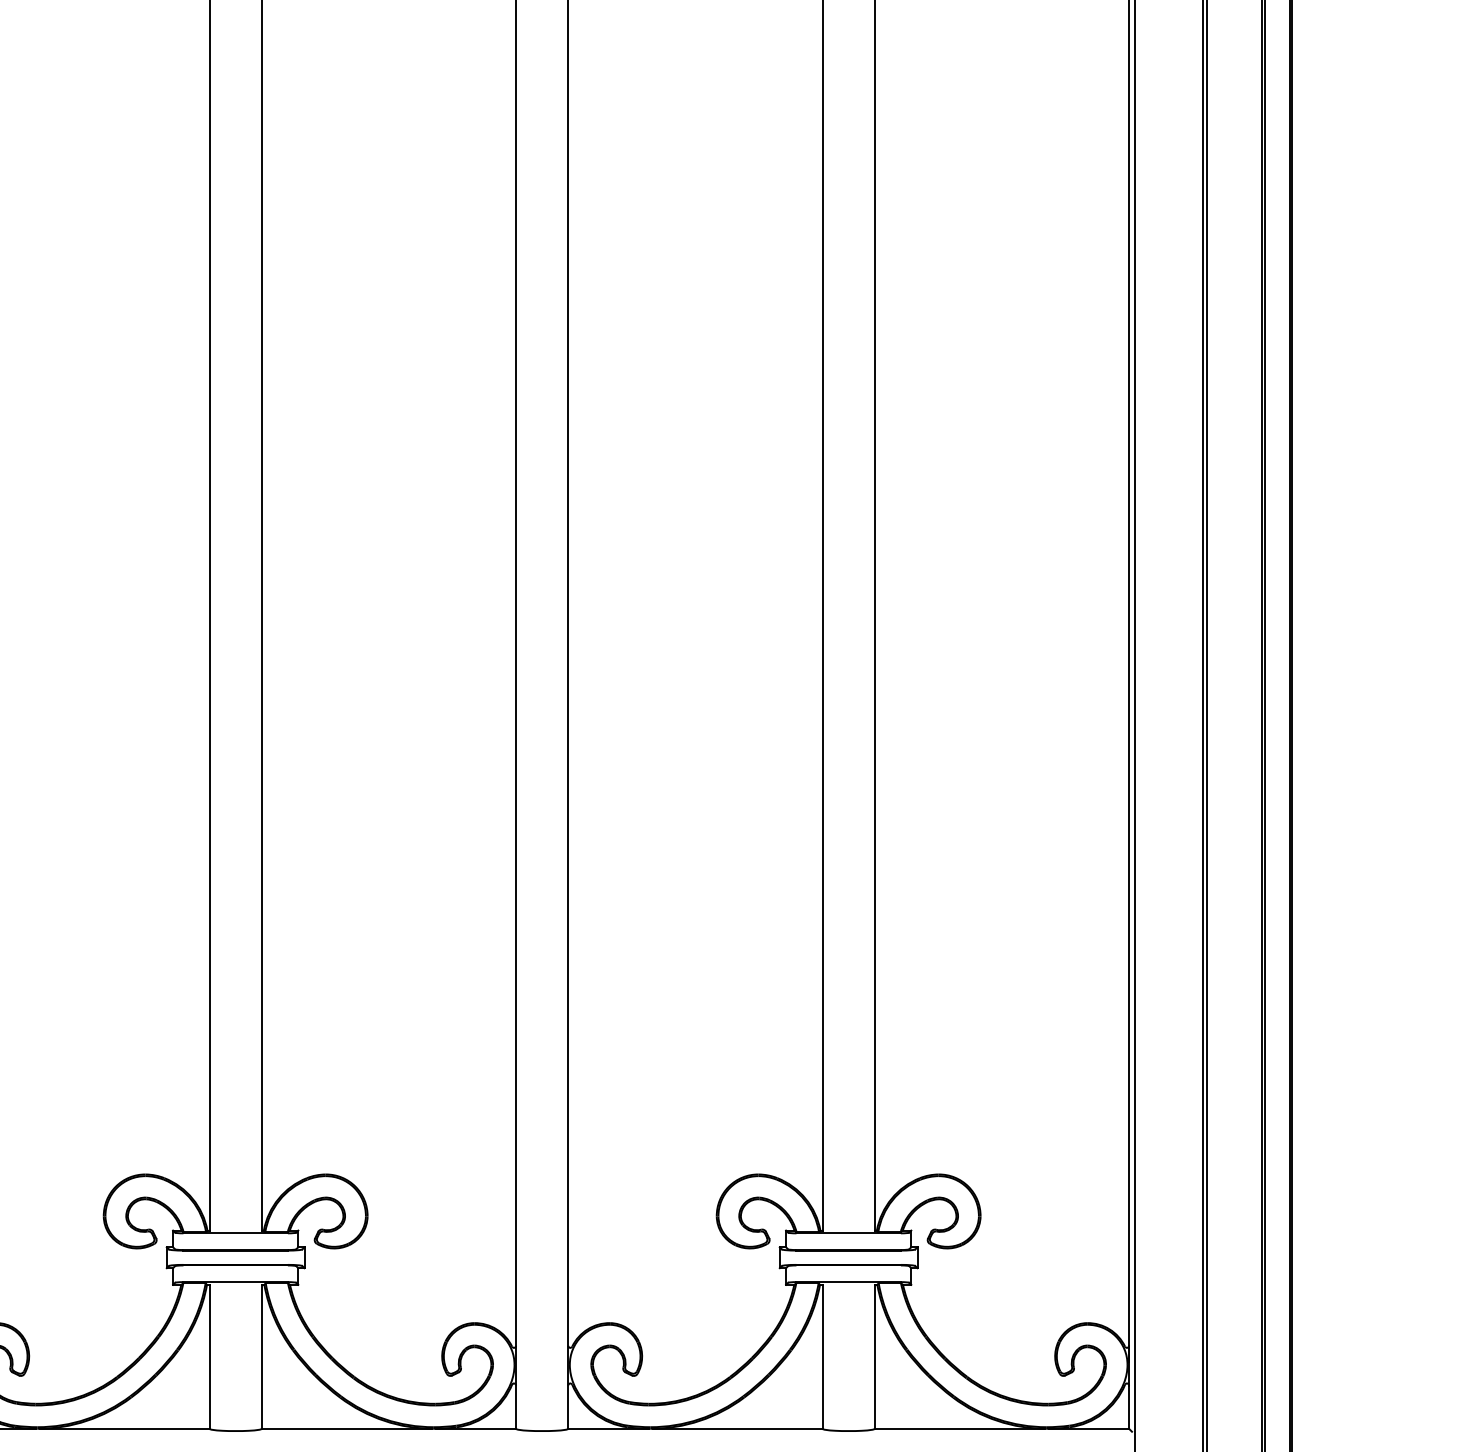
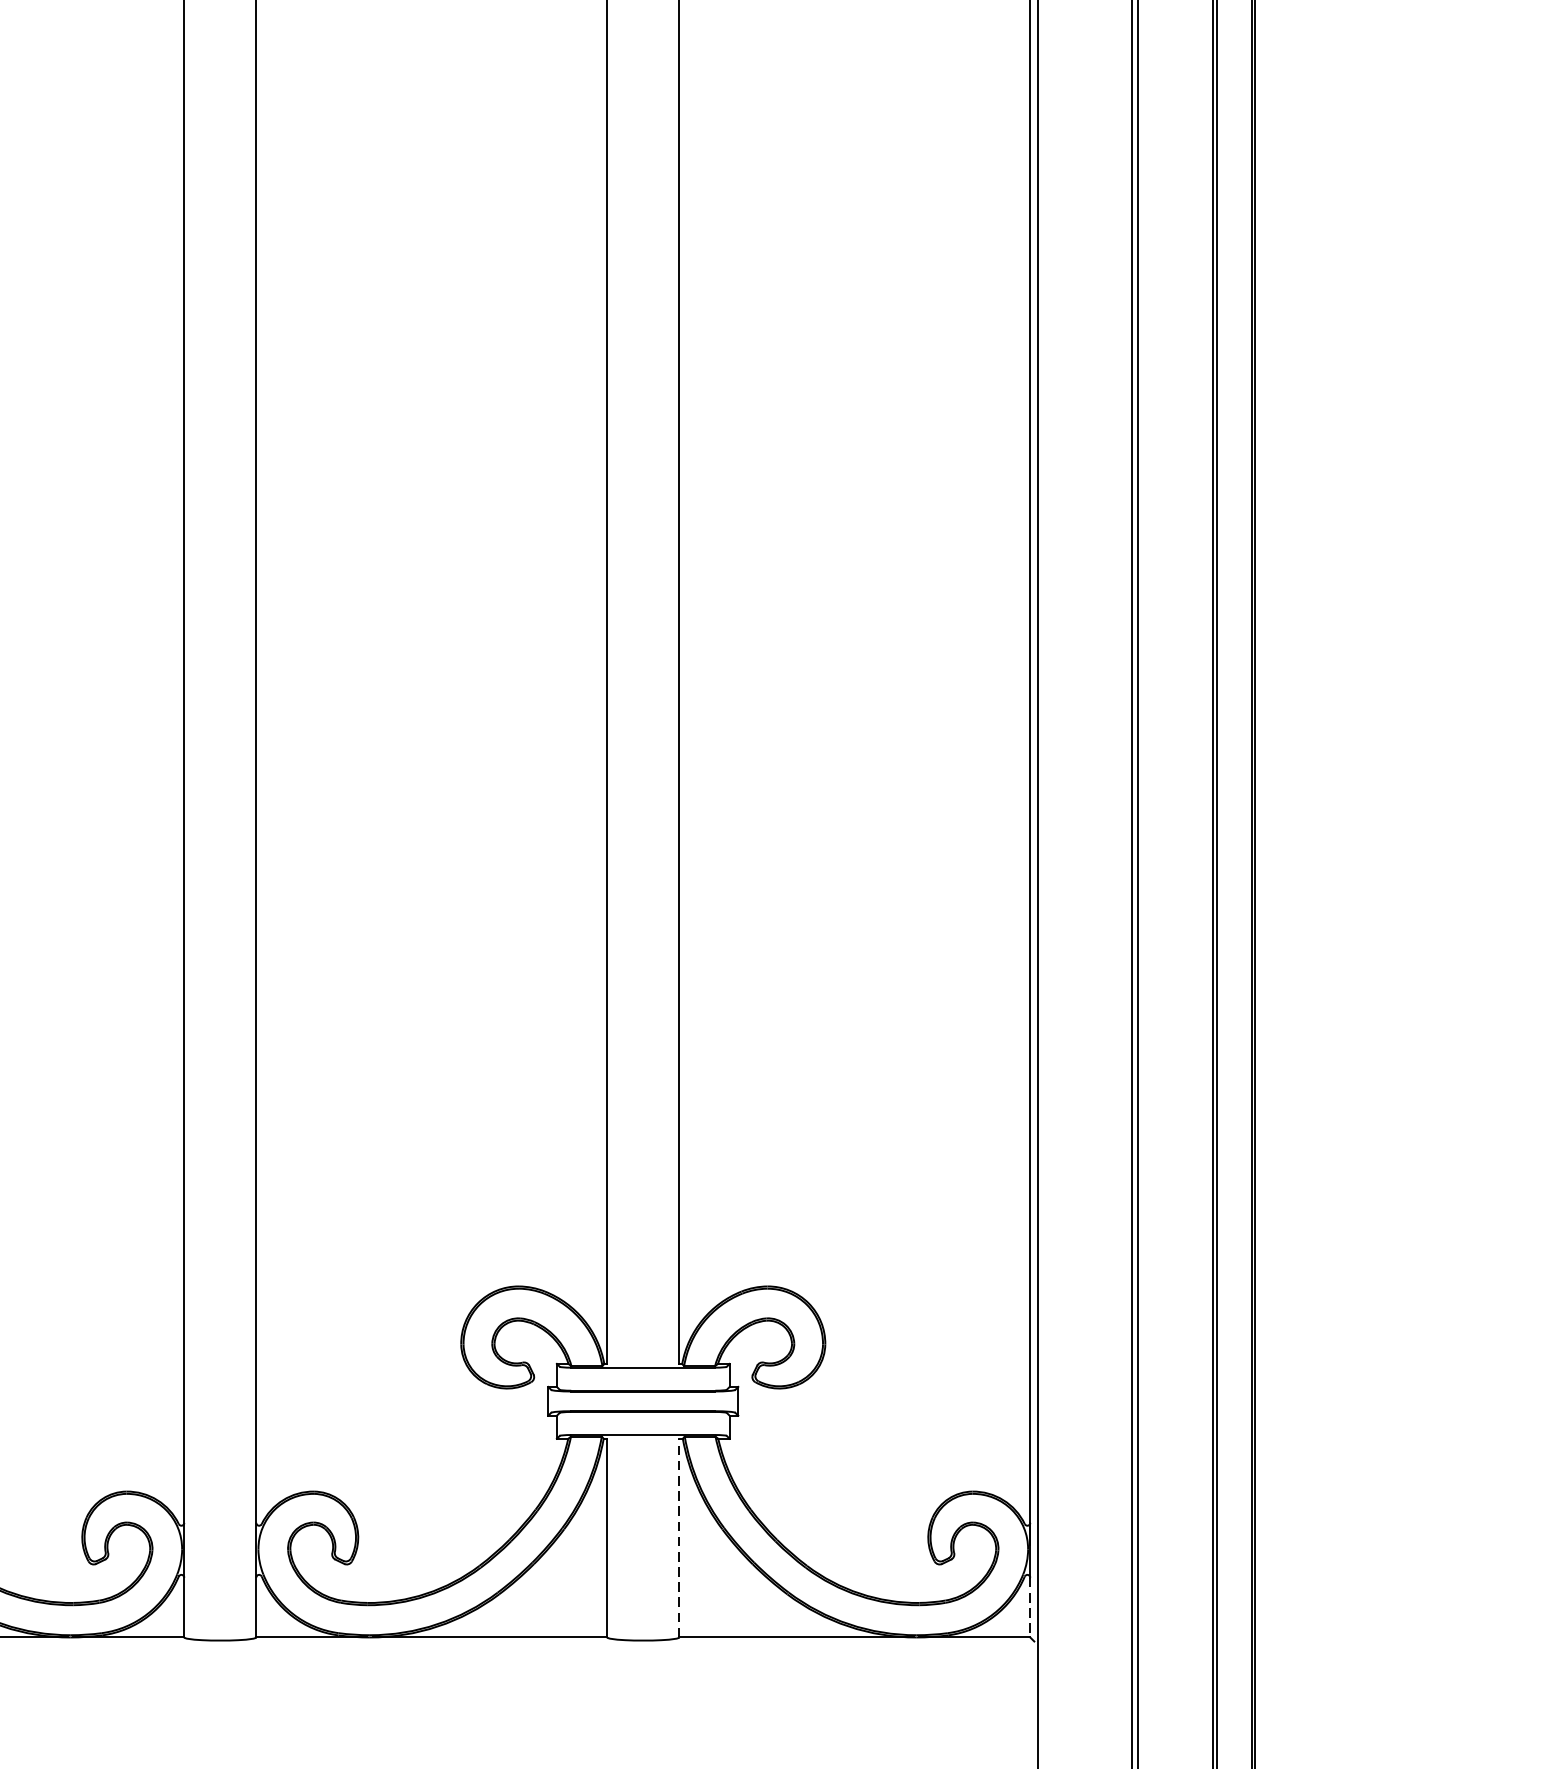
line: (874, 1356) -> (678, 1537), solid -> dashed
line: (1129, 1407) -> (1030, 1608), solid -> dashed

